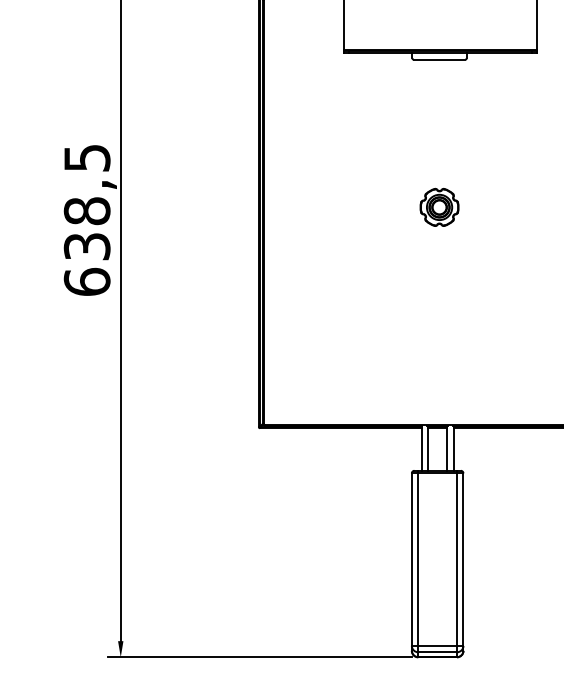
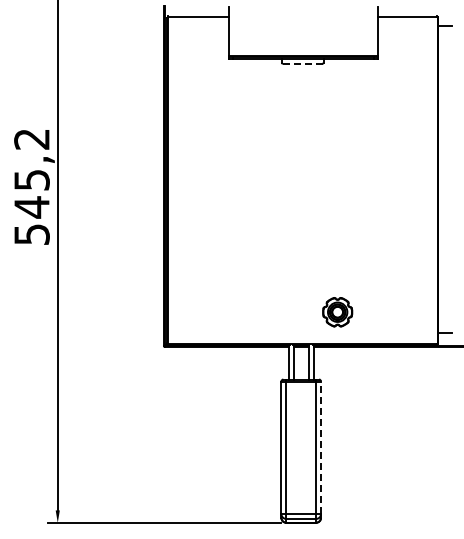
line: (439, 59) -> (302, 63), solid -> dashed
part: (439, 207) -> (337, 312), moved
text: (86, 220) -> (31, 187), 638,5 -> 545,2
line: (464, 559) -> (321, 447), solid -> dashed

